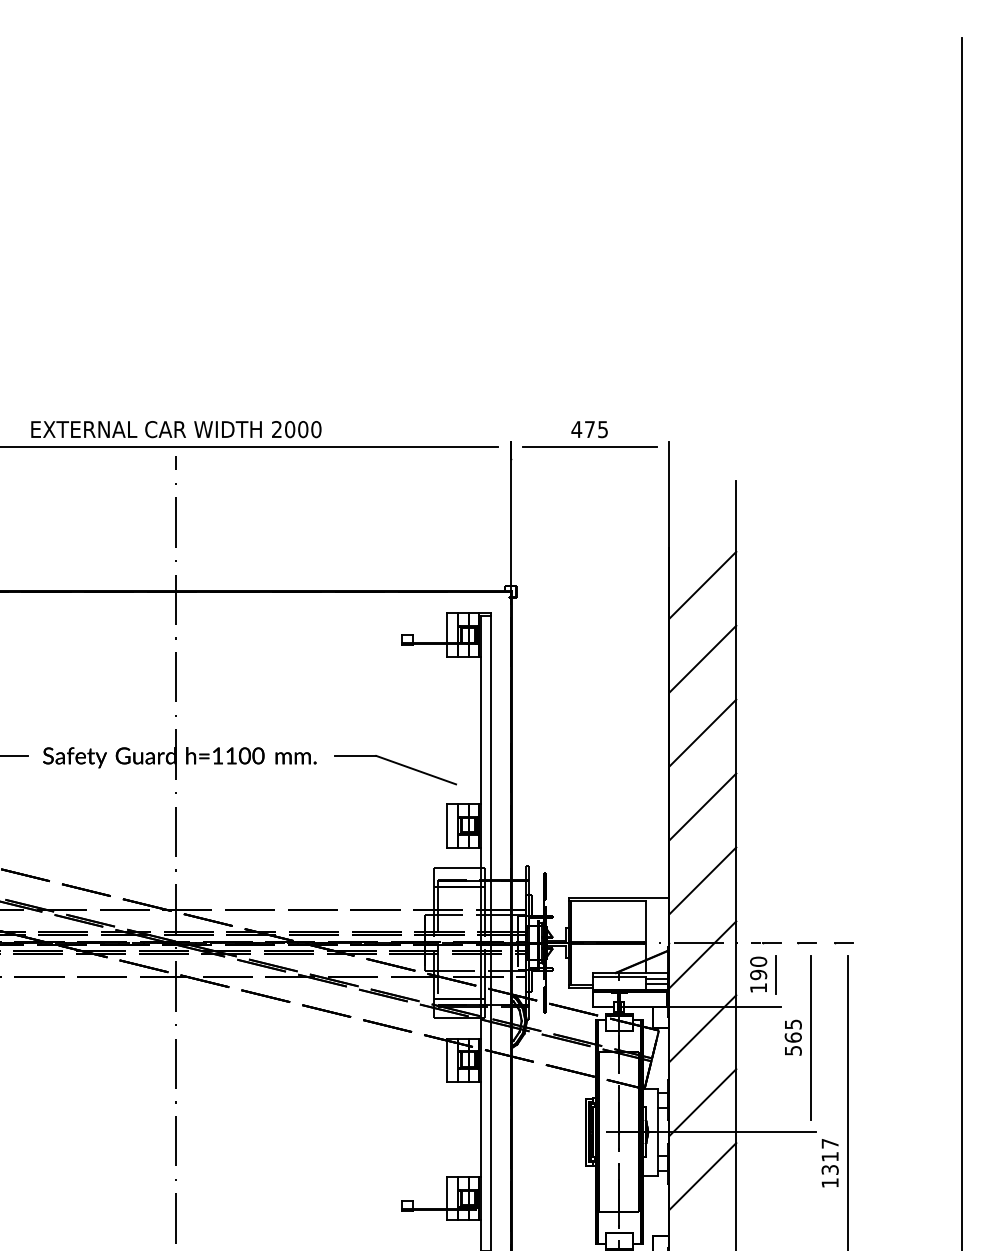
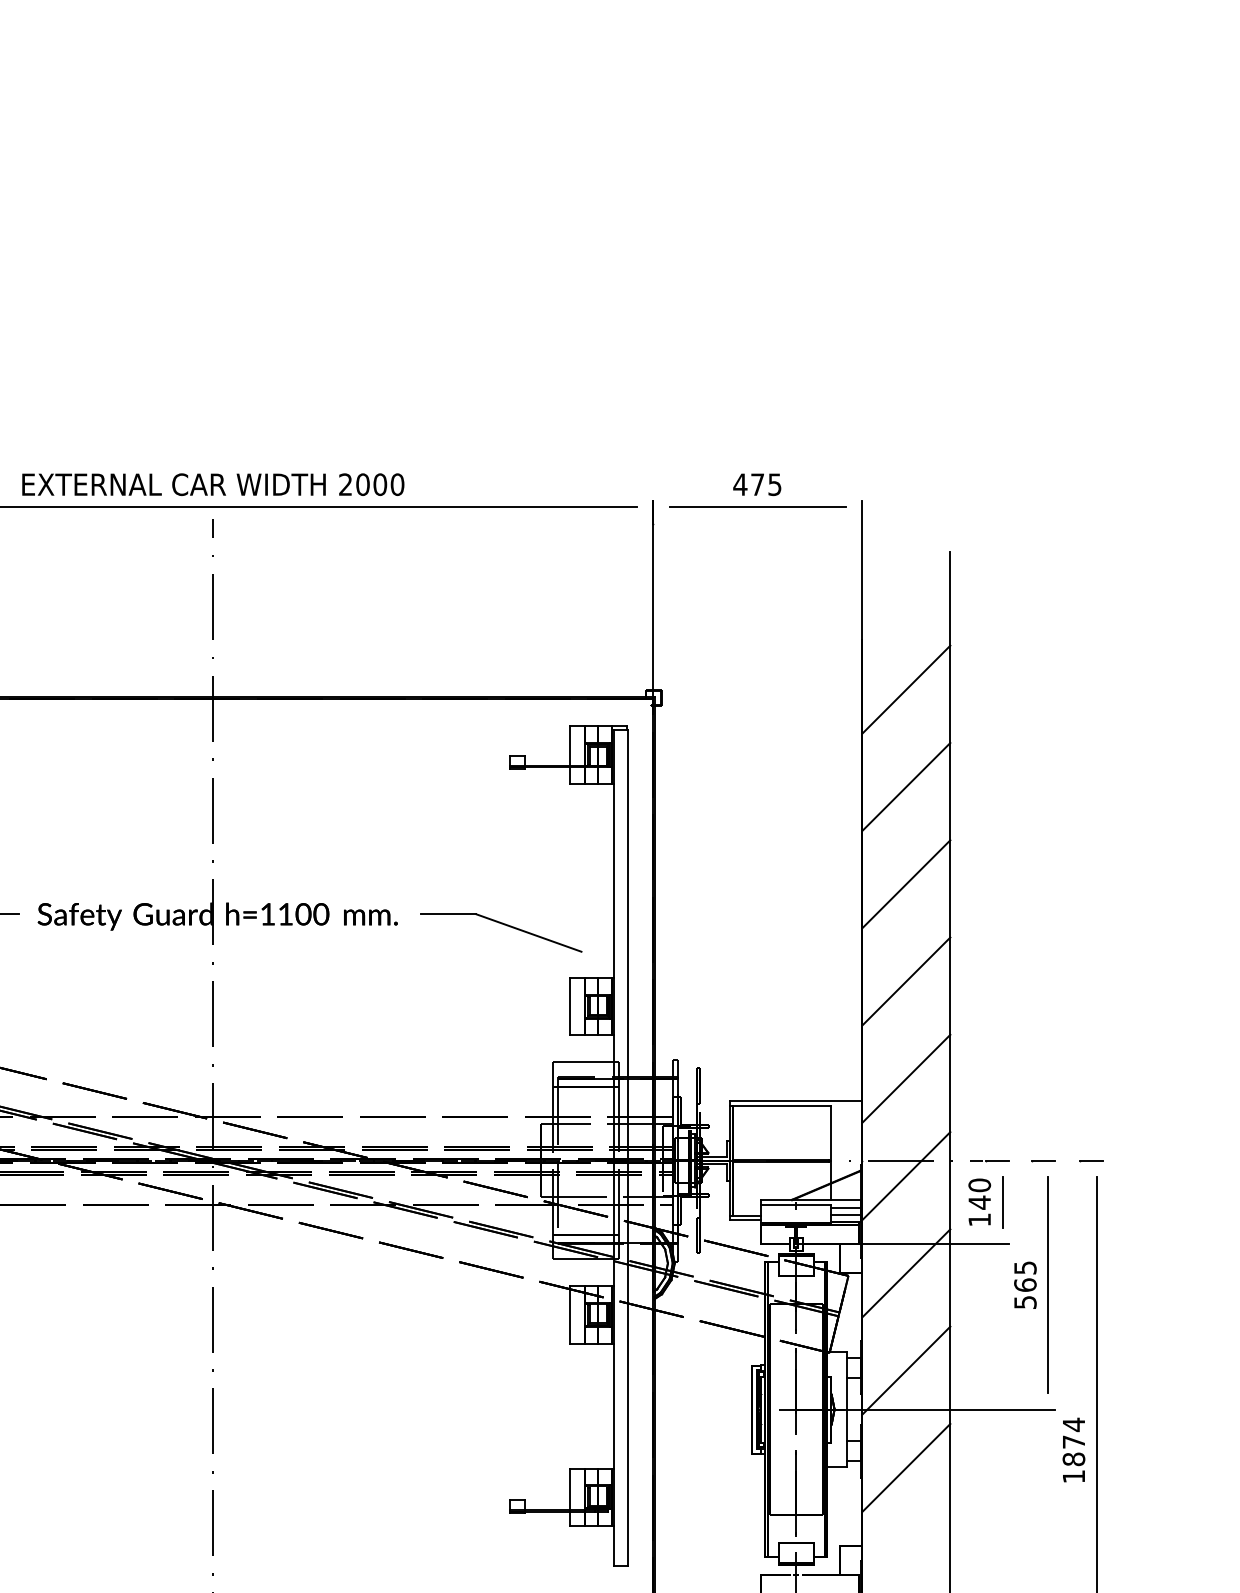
text: (758, 974) -> (979, 1202), 190 -> 140
text: (829, 1156) -> (1073, 1441), 1317 -> 1874

